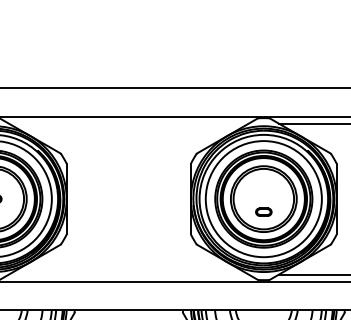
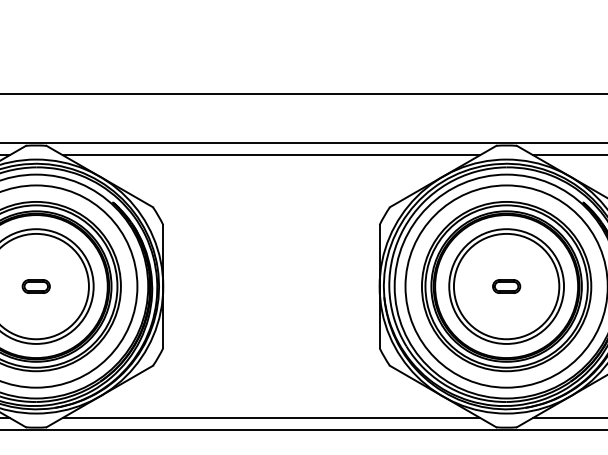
line: (128, 123) -> (270, 154), added
part: (263, 211) -> (506, 285), moved
line: (128, 274) -> (270, 417), added

